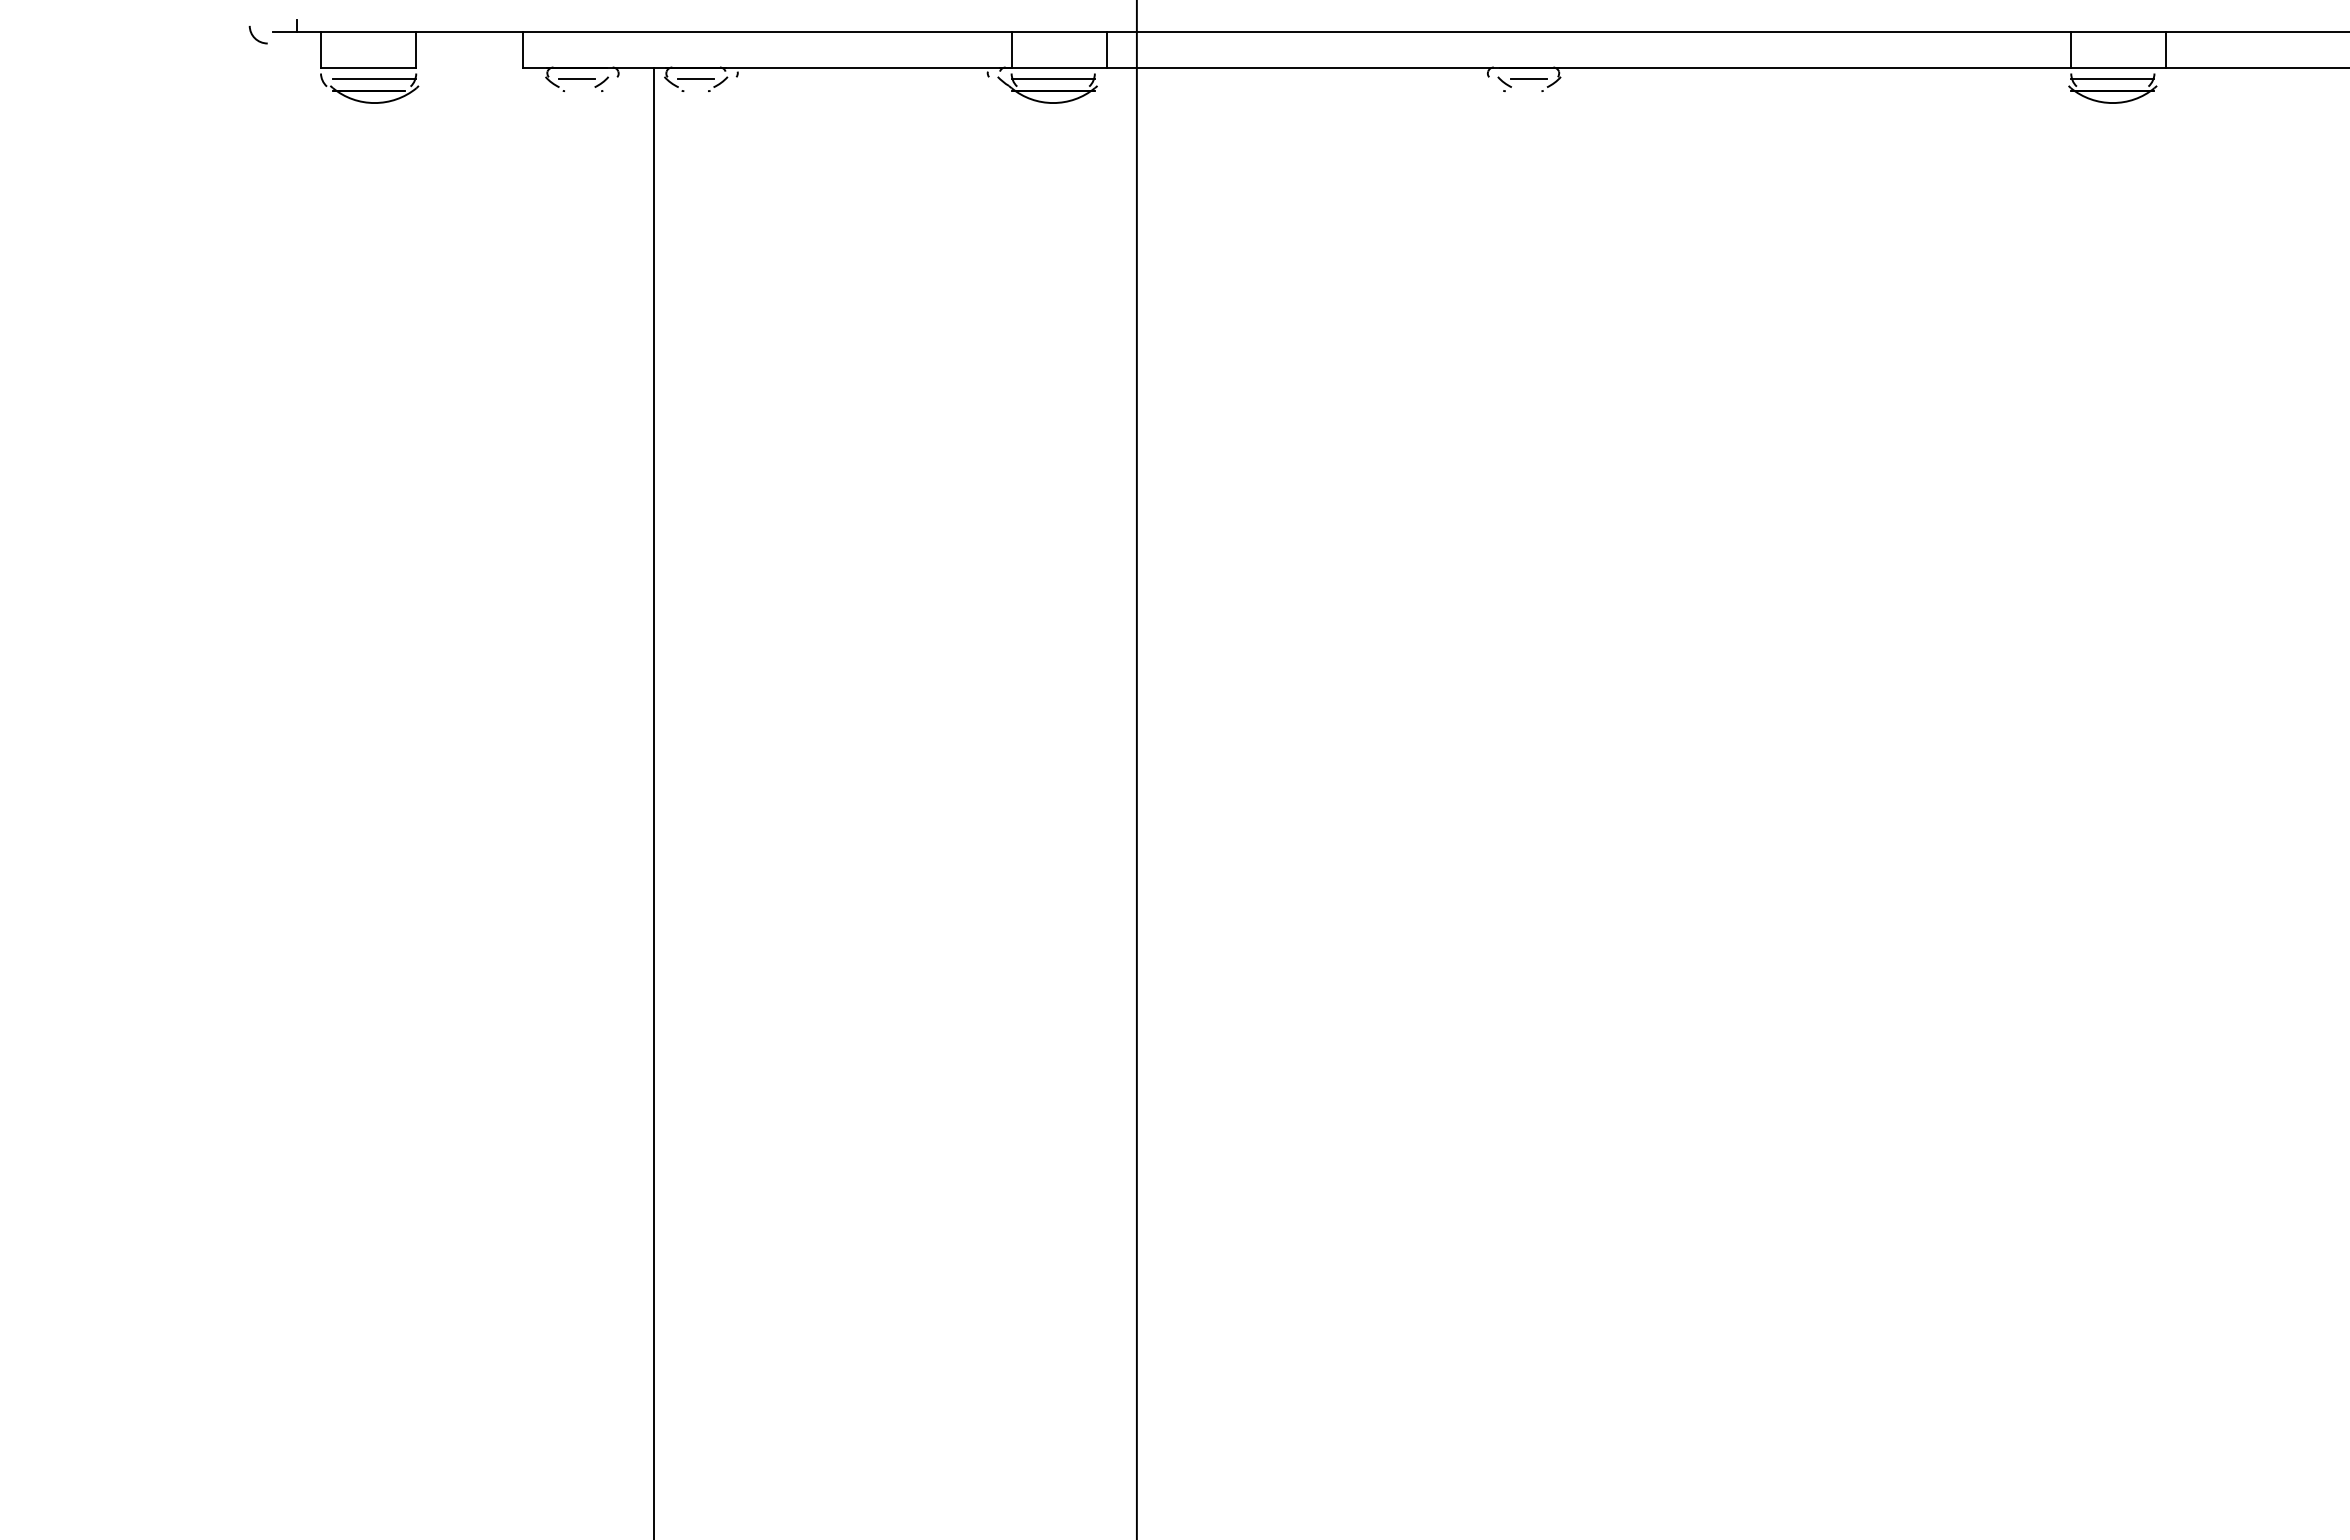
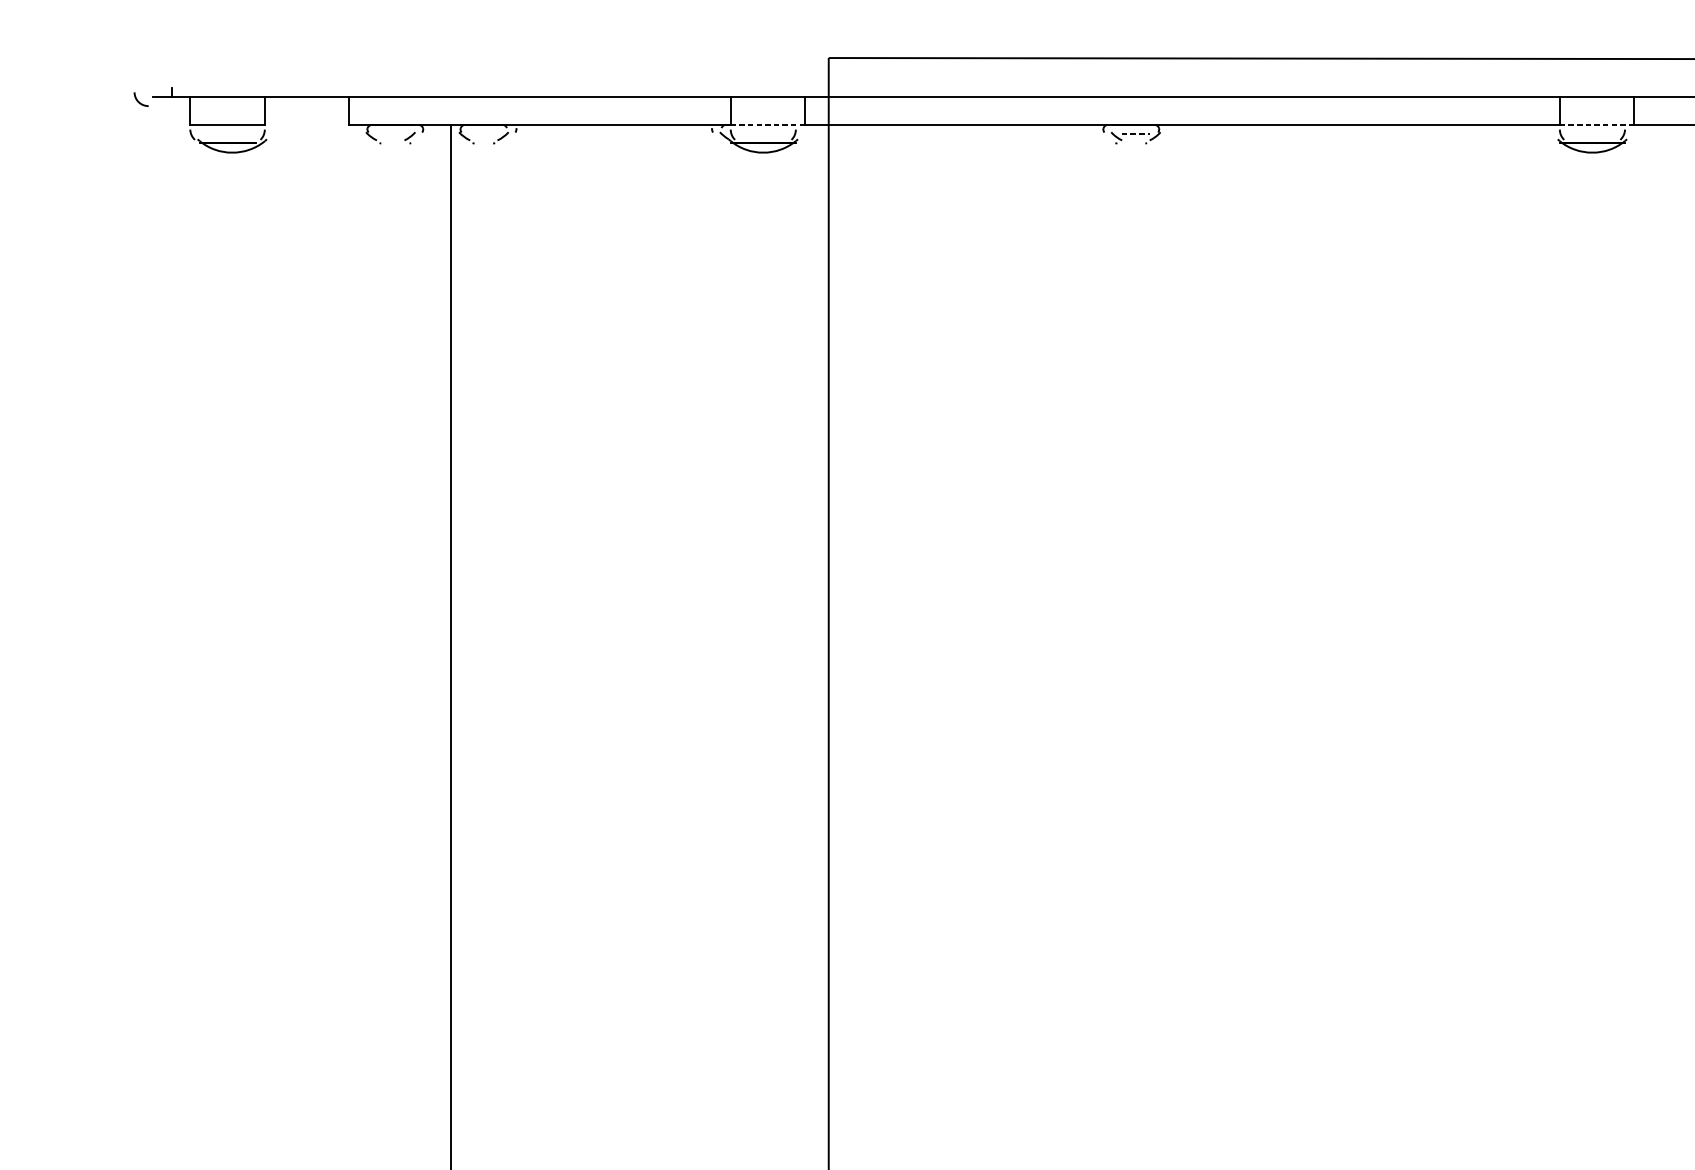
line: (1059, 67) -> (768, 124), solid -> dashed
line: (2118, 67) -> (1596, 124), solid -> dashed
line: (374, 79) -> (232, 134), removed
line: (577, 79) -> (391, 134), removed
line: (695, 79) -> (483, 134), removed
line: (1052, 79) -> (762, 134), removed
line: (1529, 79) -> (1135, 134), solid -> dashed
line: (2112, 79) -> (1592, 134), removed

